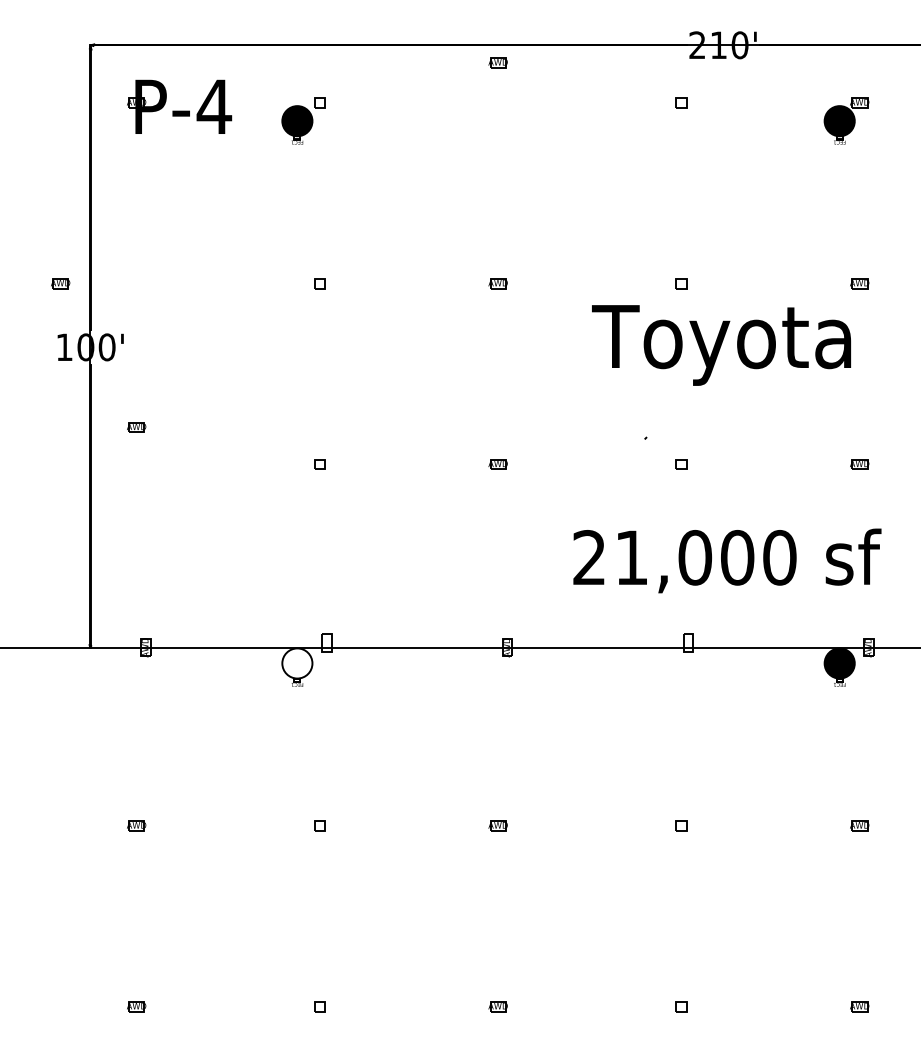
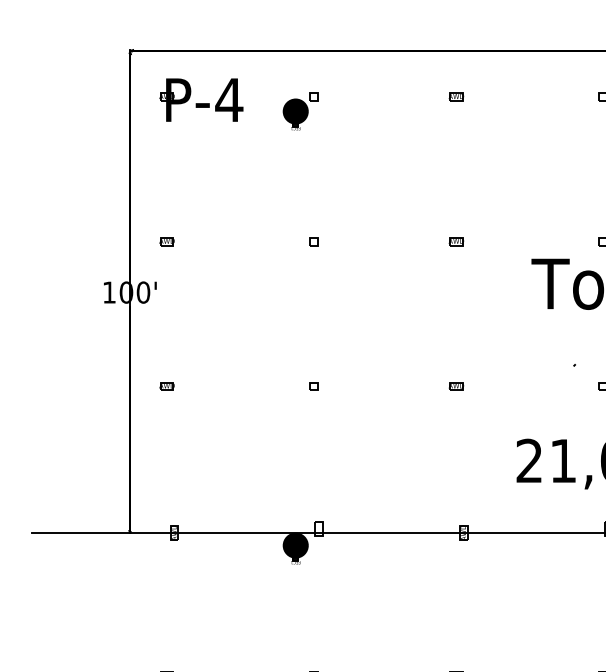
part: (497, 62) -> (455, 96), moved
part: (60, 283) -> (166, 241), moved
part: (136, 427) -> (166, 386), moved
fill: (297, 663) -> (295, 545), added

